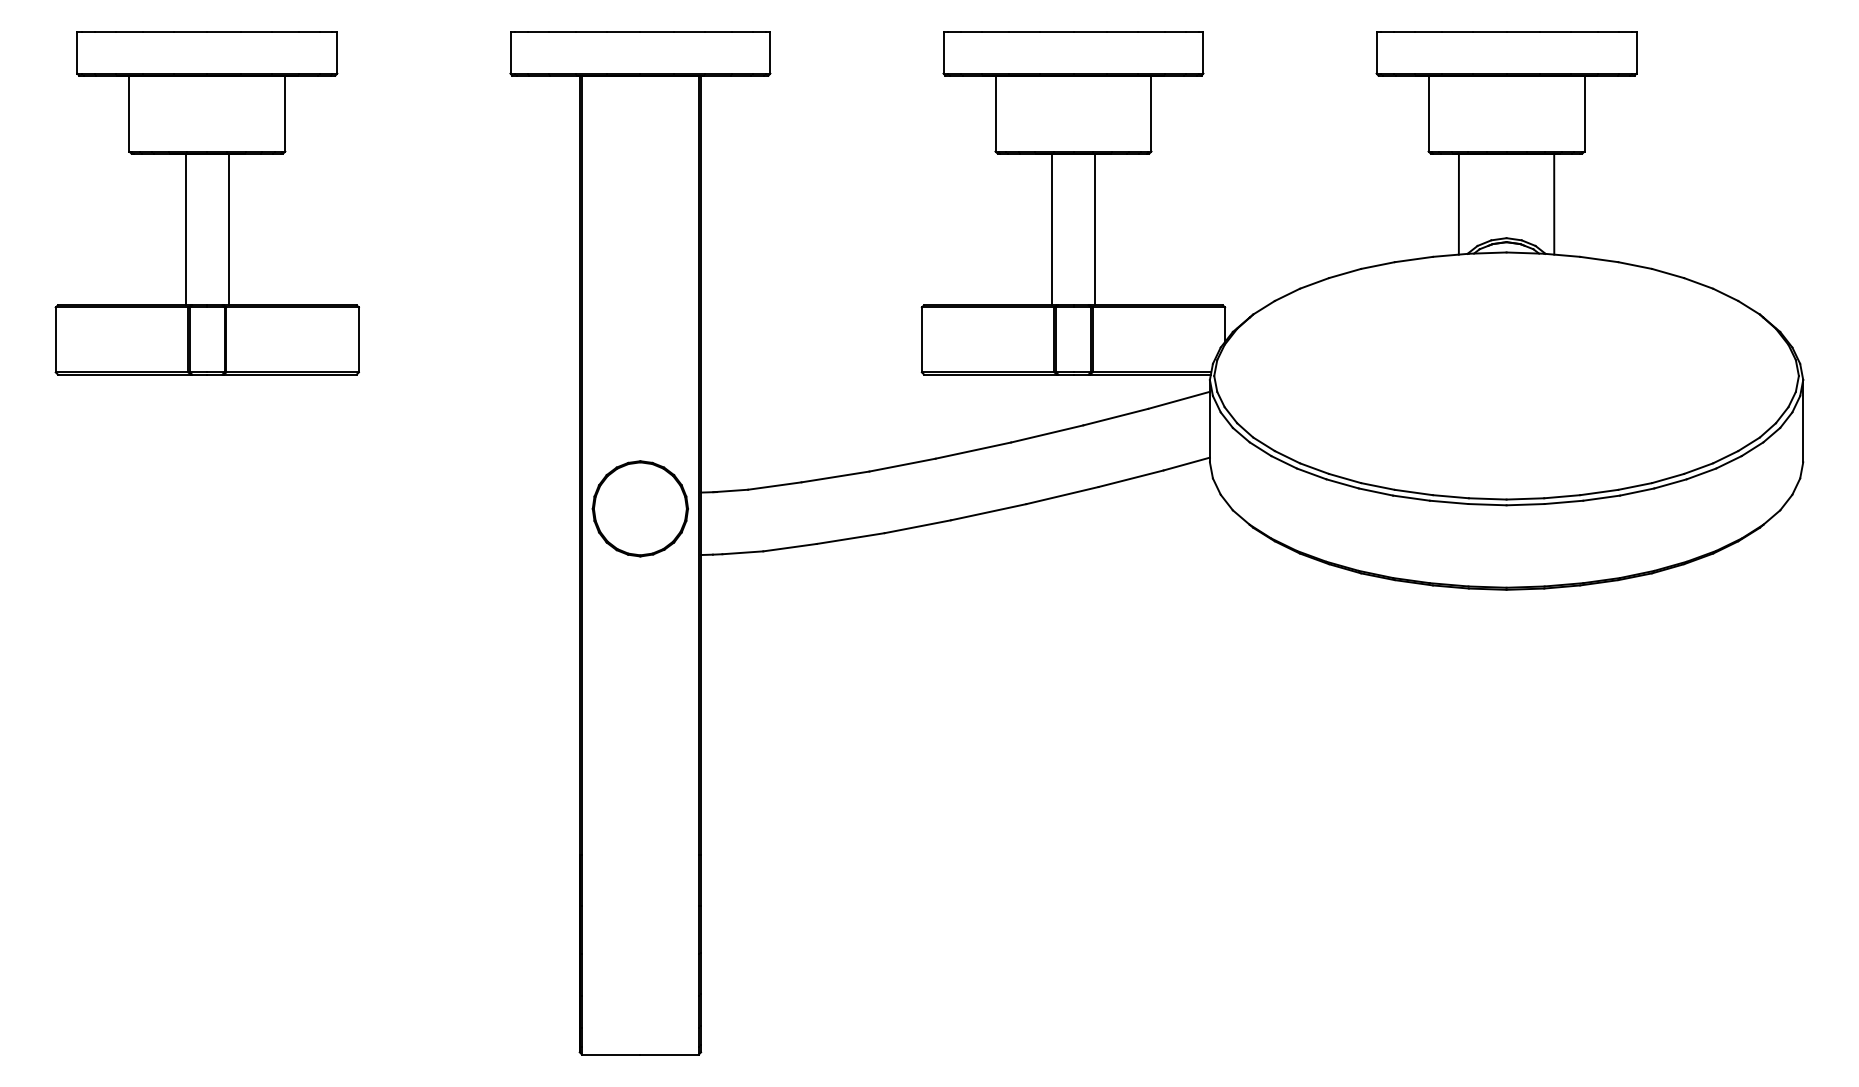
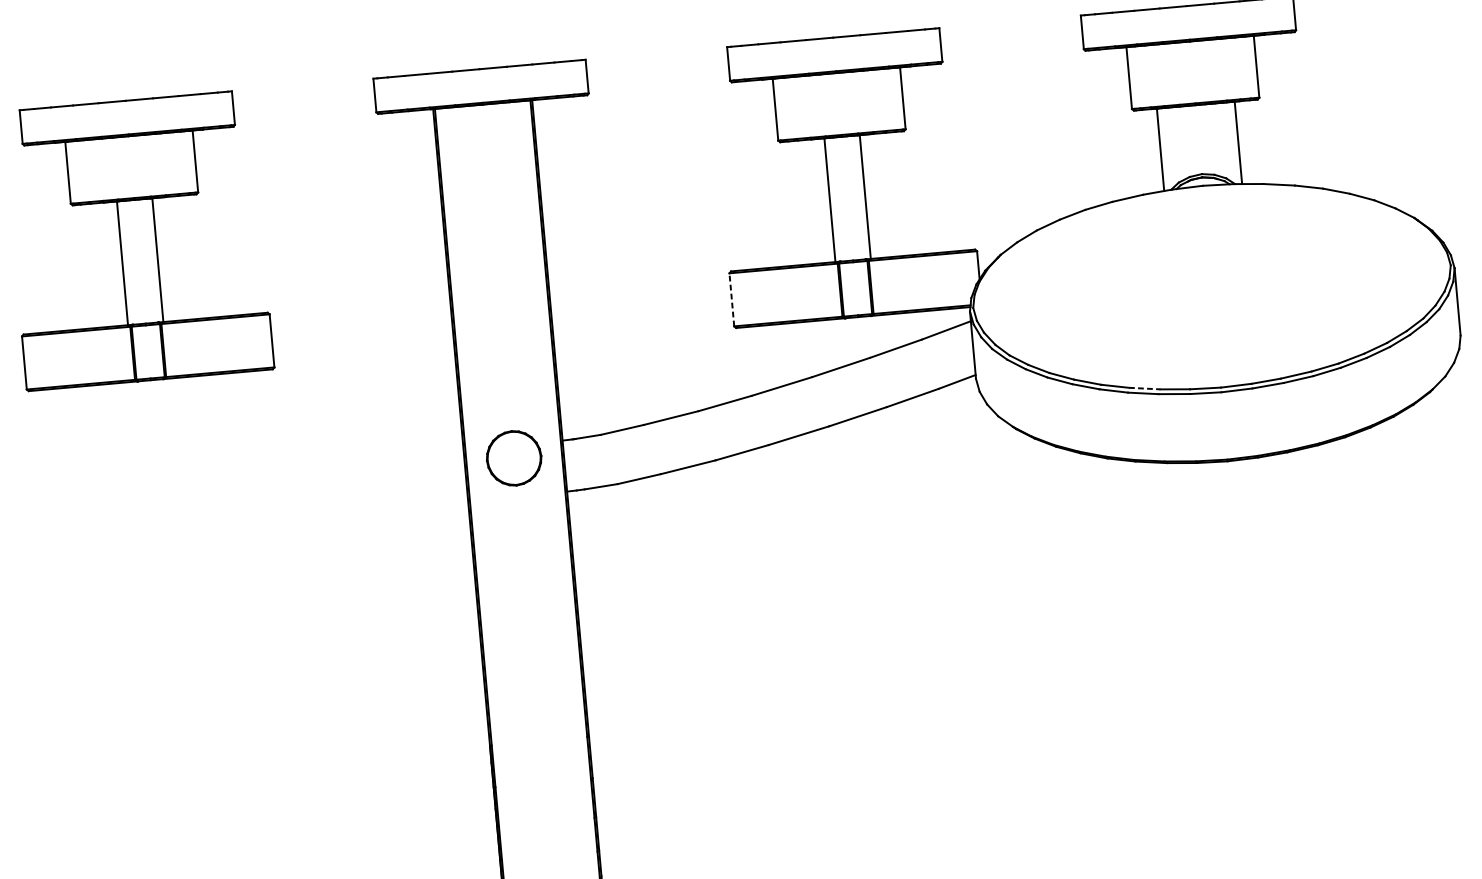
line: (921, 339) -> (731, 299), solid -> dashed
line: (1414, 492) -> (1145, 388), solid -> dashed
part: (639, 508) -> (513, 458), size x0.7

